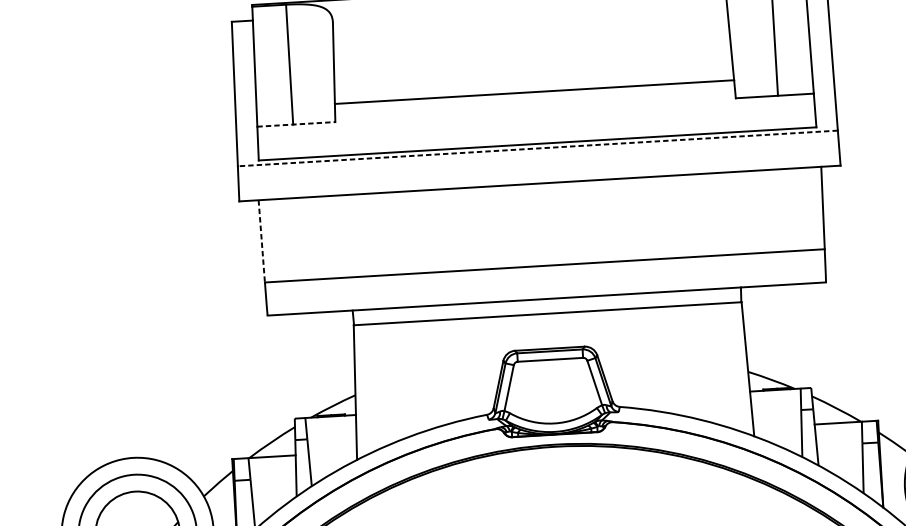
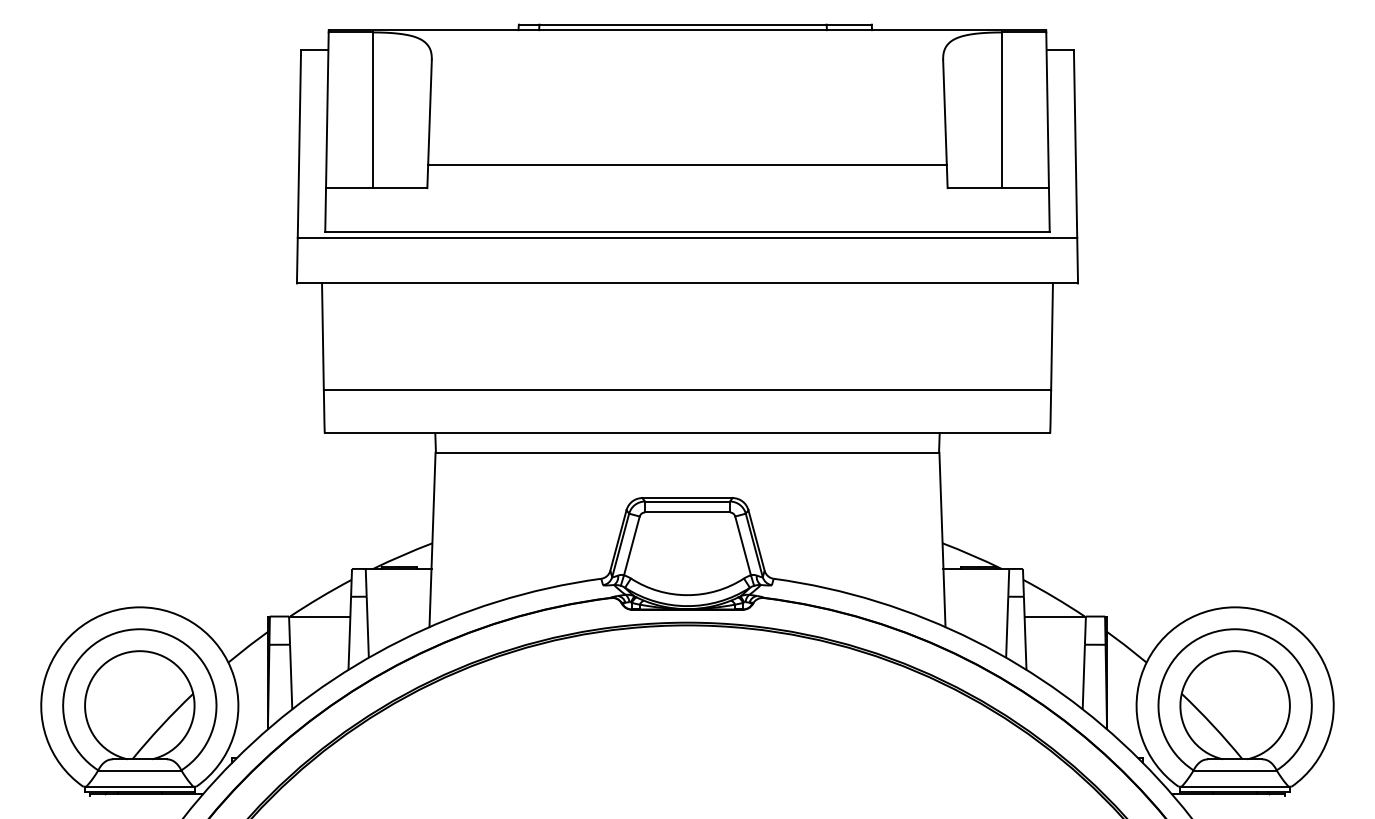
line: (296, 124) -> (376, 188), dashed -> solid
line: (537, 148) -> (687, 237), dashed -> solid
line: (261, 241) -> (322, 337), dashed -> solid

